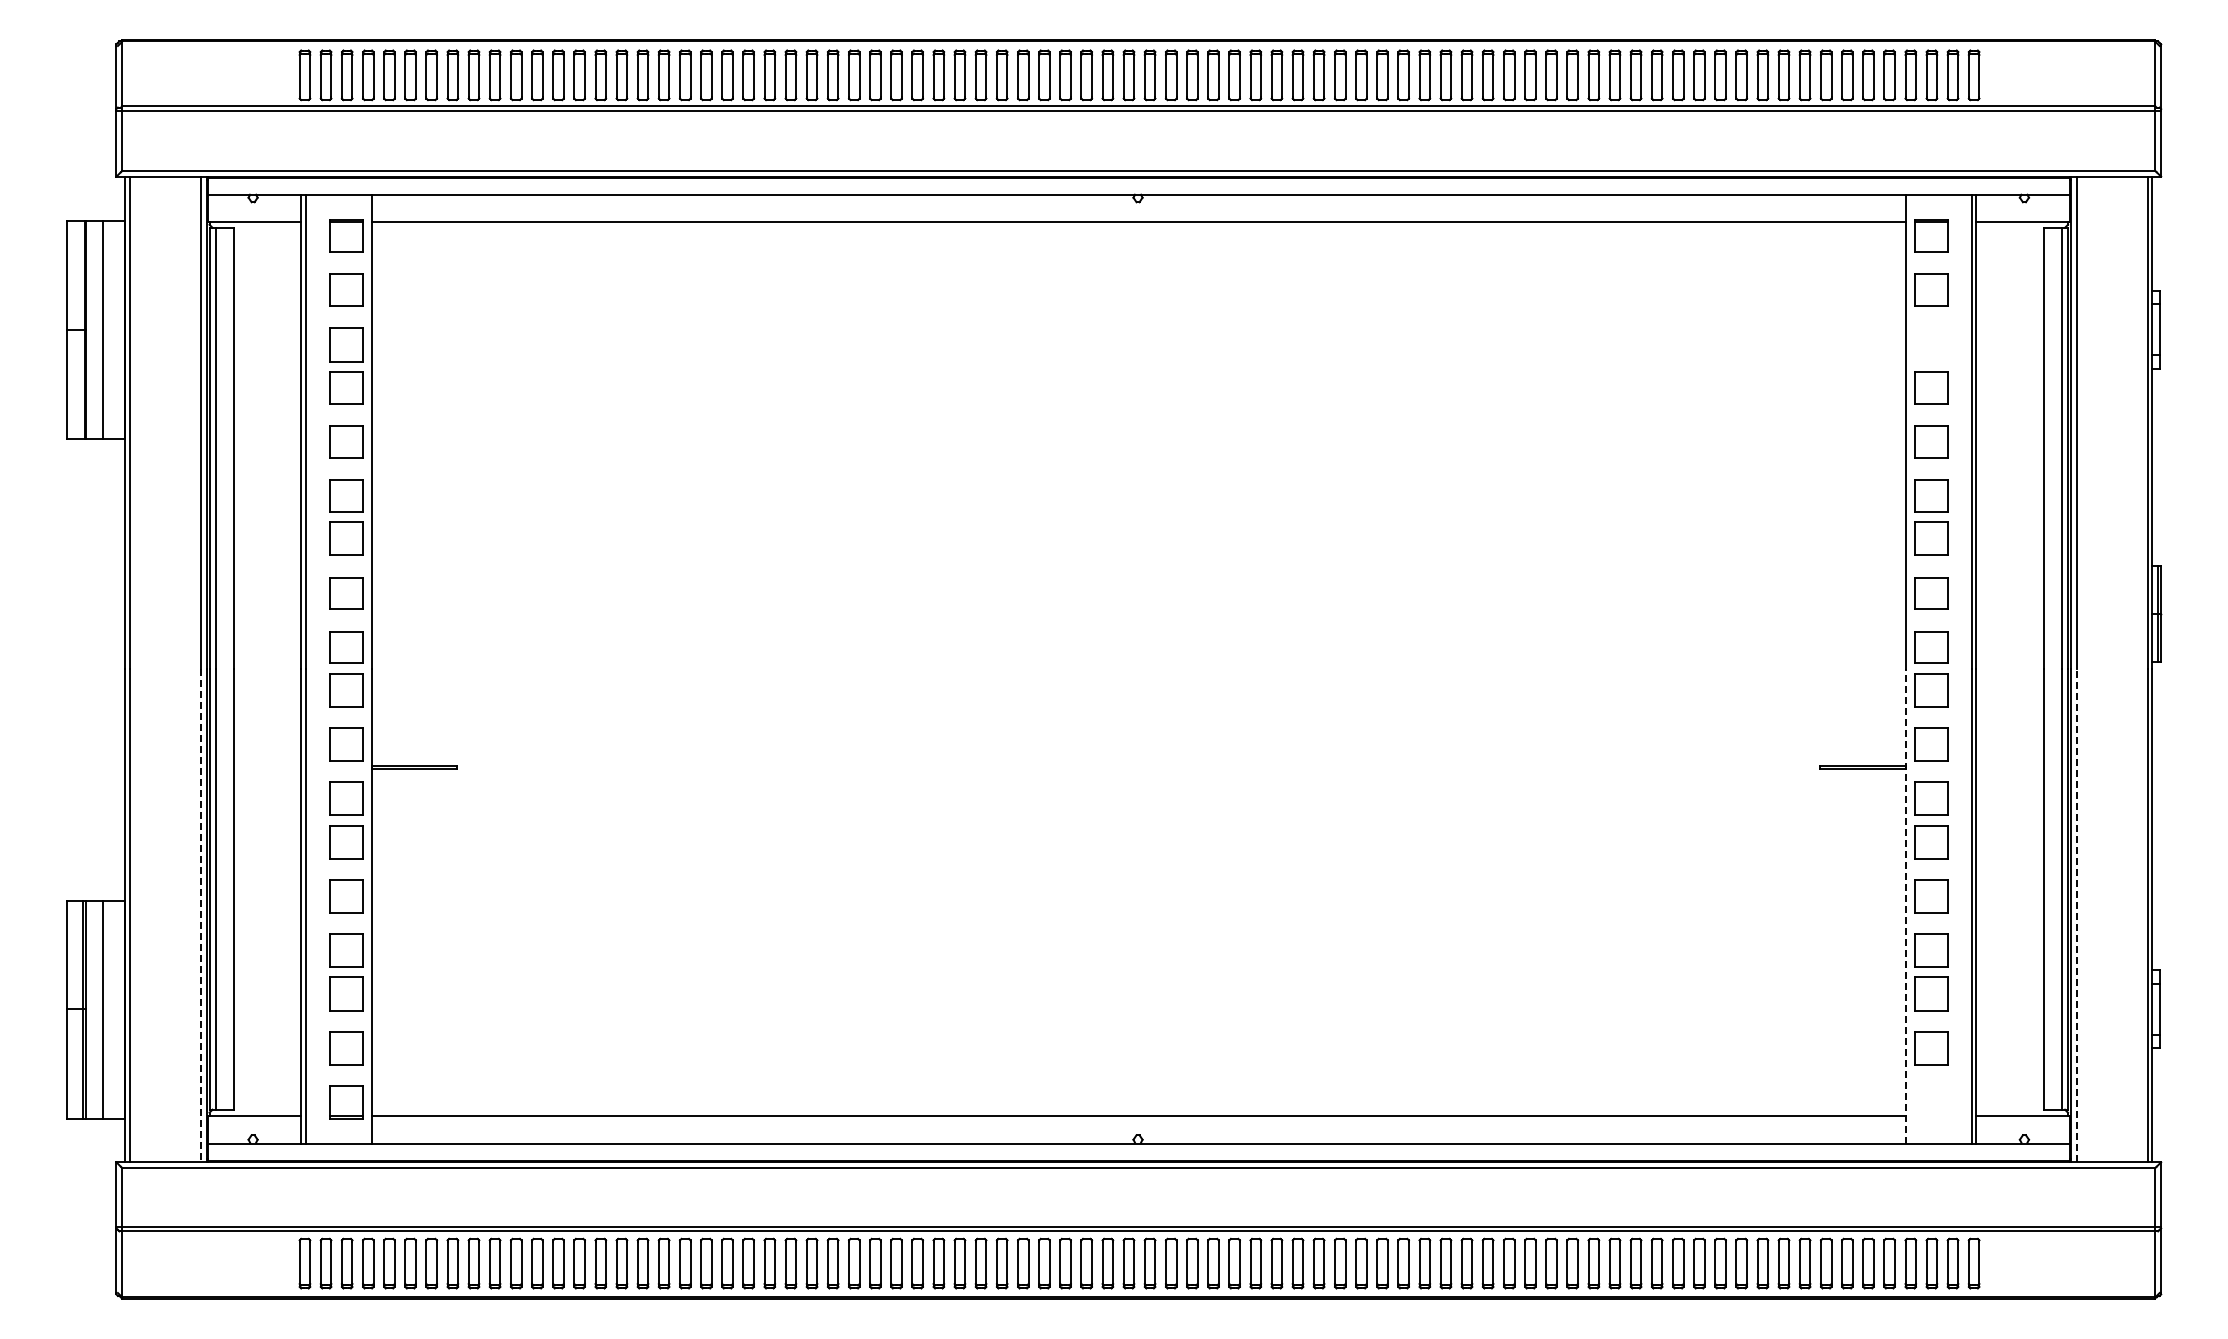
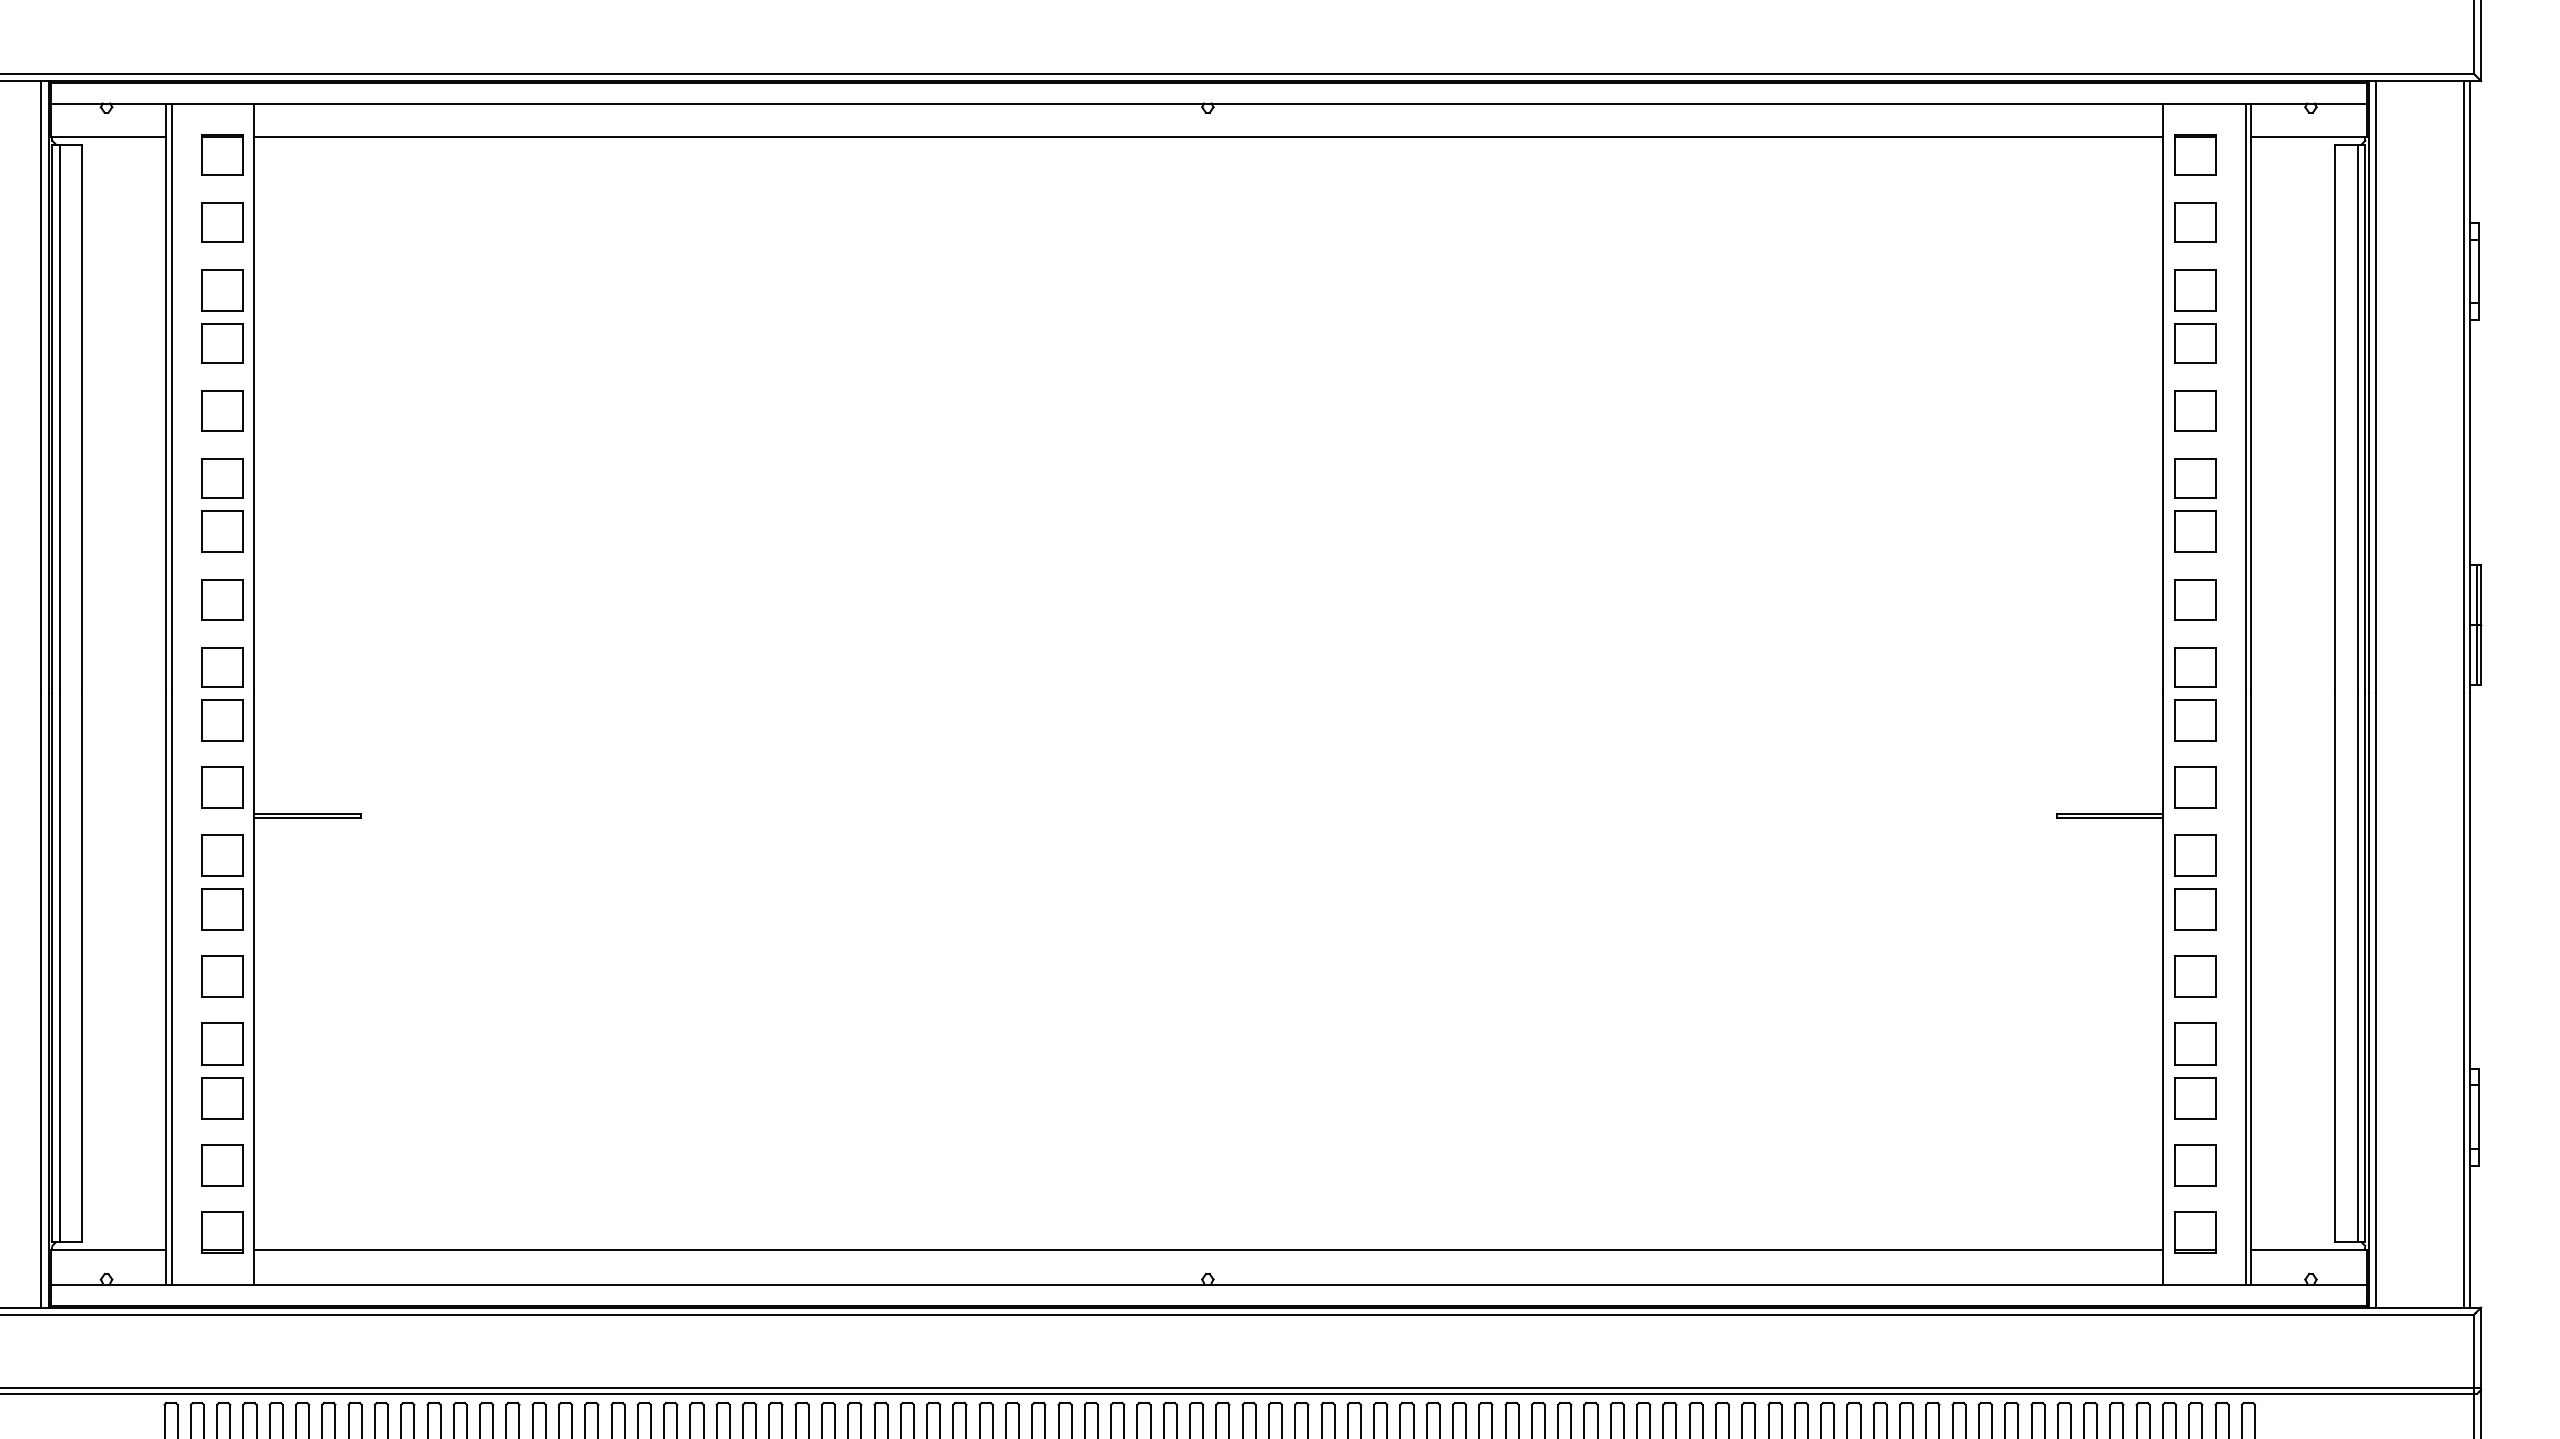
part: (1931, 344) -> (2195, 289), added
line: (1905, 906) -> (2162, 989), dashed -> solid
line: (200, 915) -> (41, 1000), dashed -> solid
line: (2077, 915) -> (2377, 1000), dashed -> solid
part: (1931, 1102) -> (2195, 1233), added

